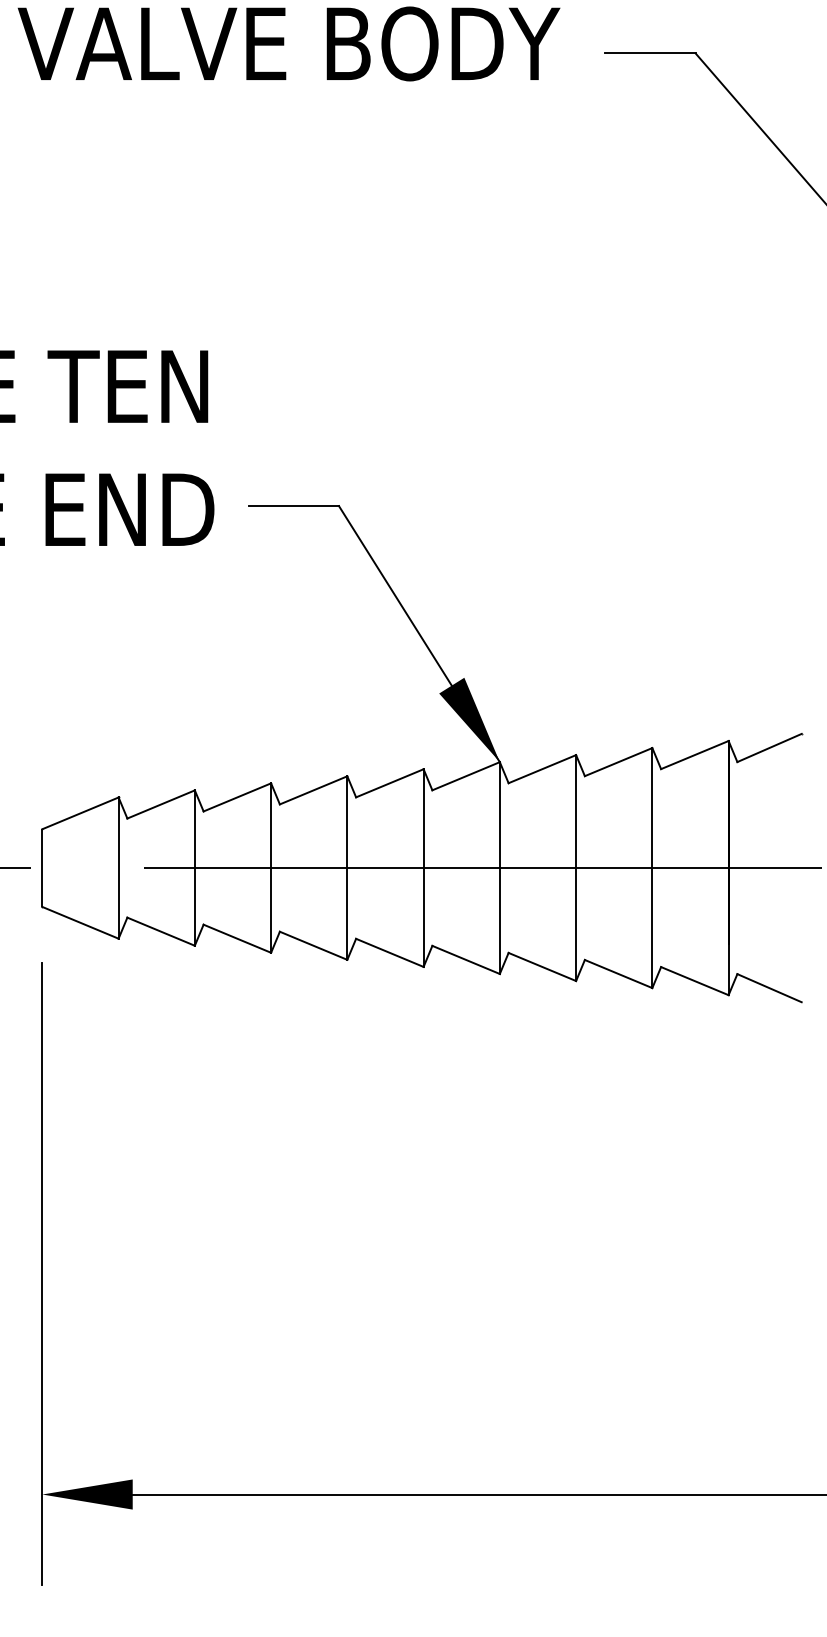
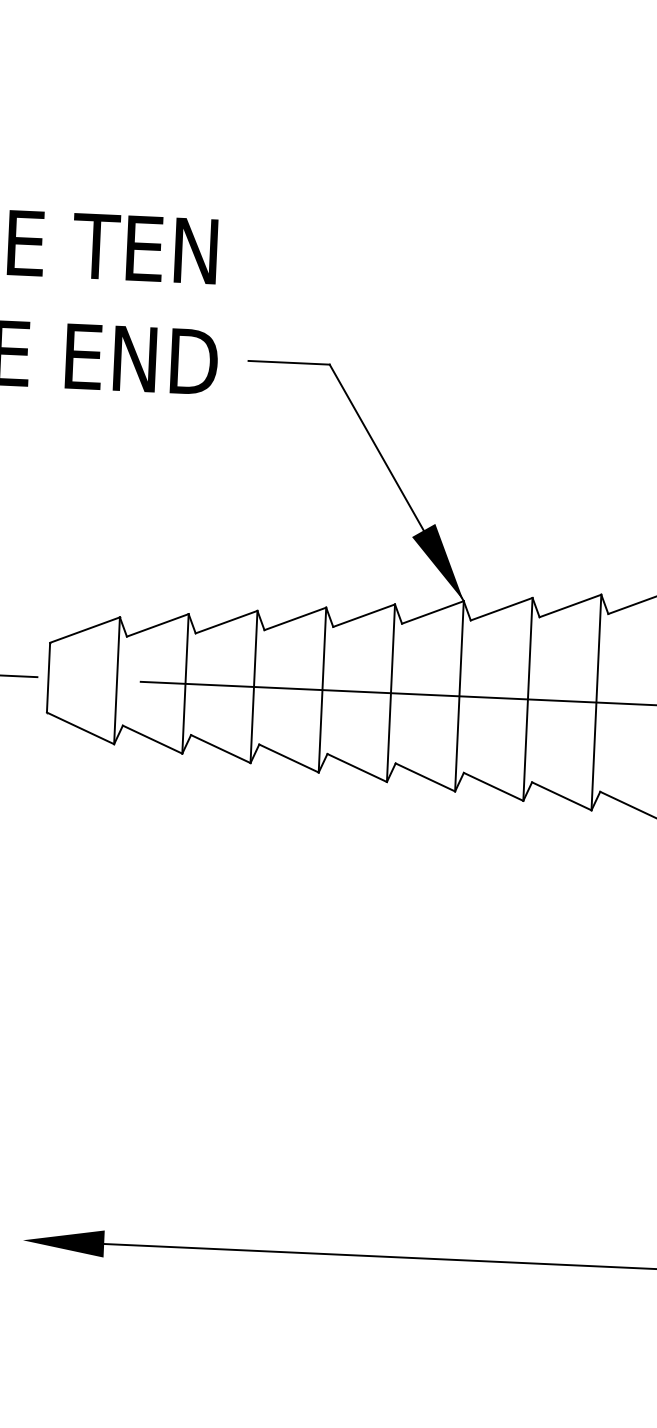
line: (42, 1273) -> (32, 1041), removed

